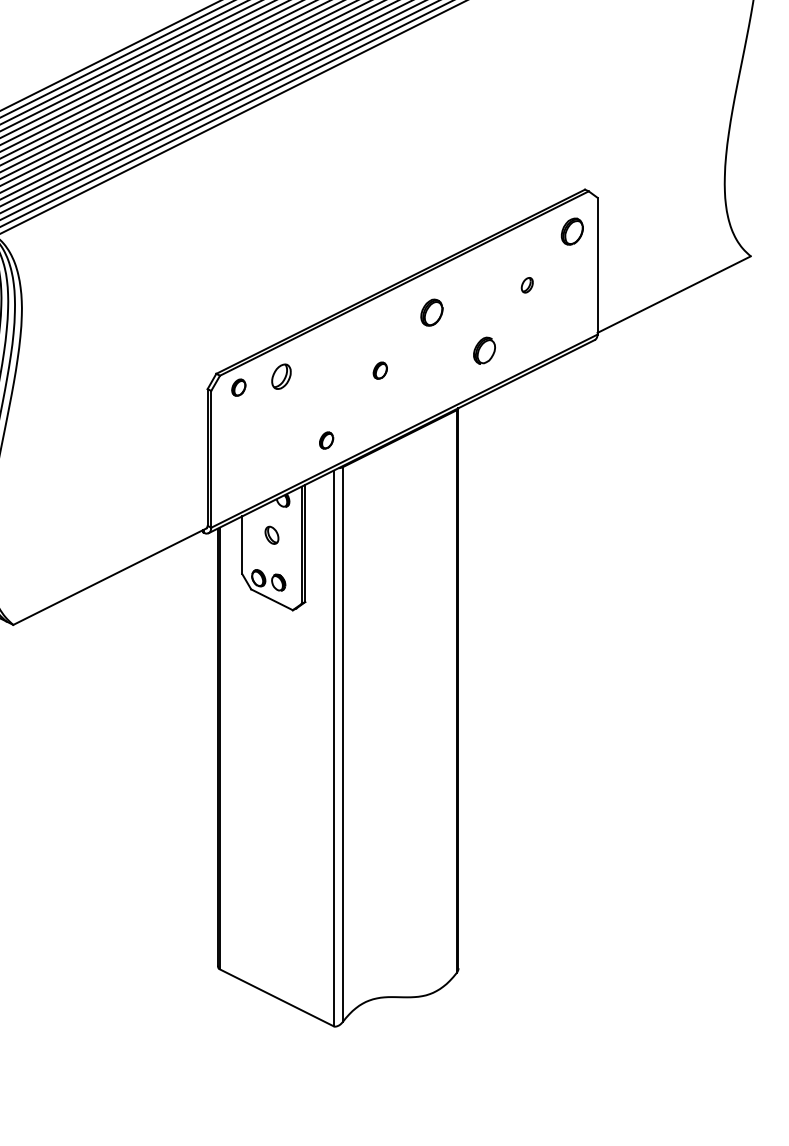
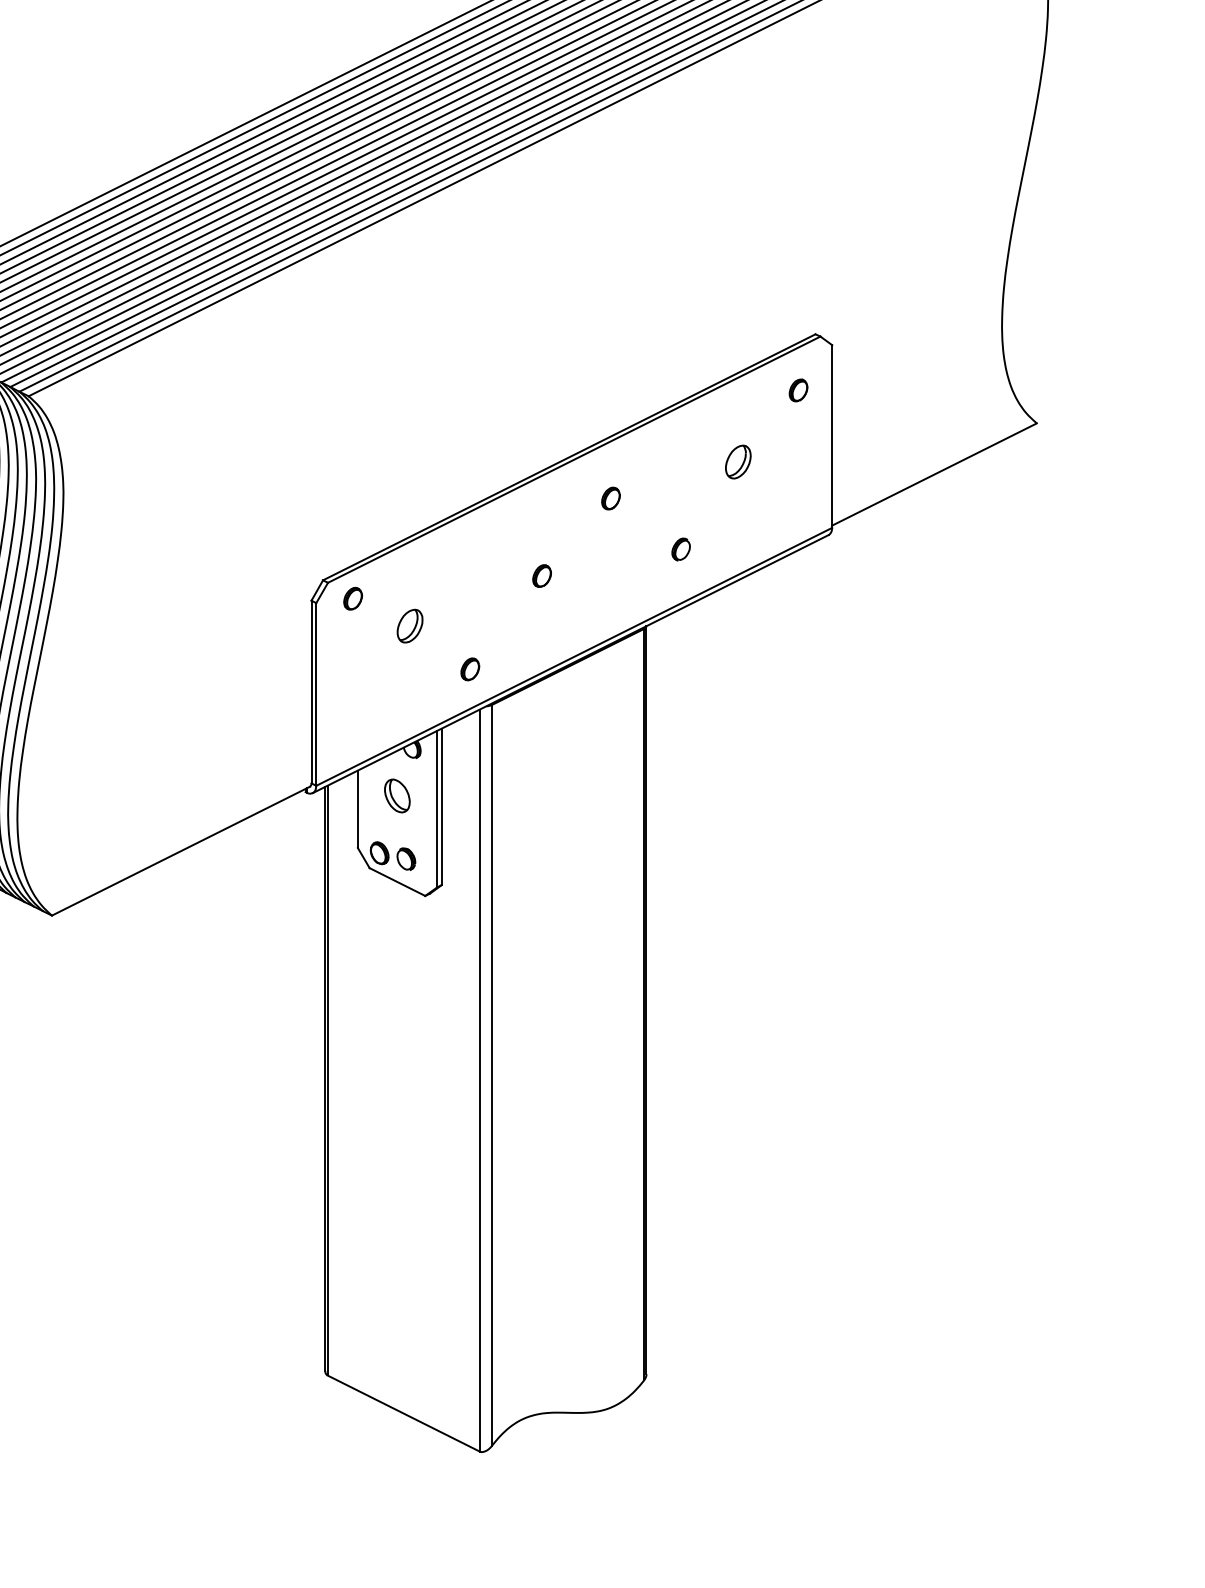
part: (572, 231) -> (798, 390), size x0.62
part: (527, 284) -> (738, 461), size x1.67
part: (431, 312) -> (610, 498), size x0.62
part: (483, 350) -> (680, 549), size x0.62
part: (281, 376) -> (409, 625), moved
part: (272, 534) -> (397, 795), size x1.43

